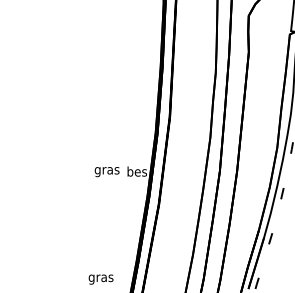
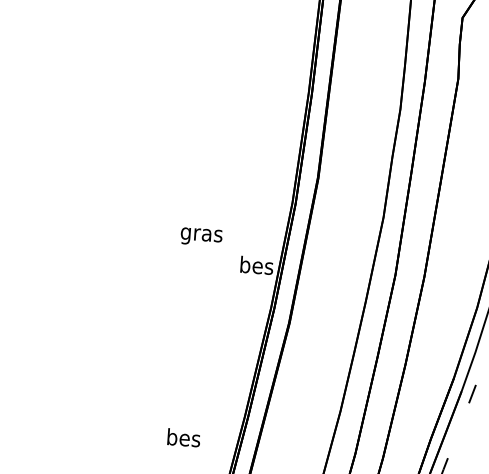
text: (106, 172) -> (200, 237), moved
text: (100, 278) -> (182, 440), gras -> bes

